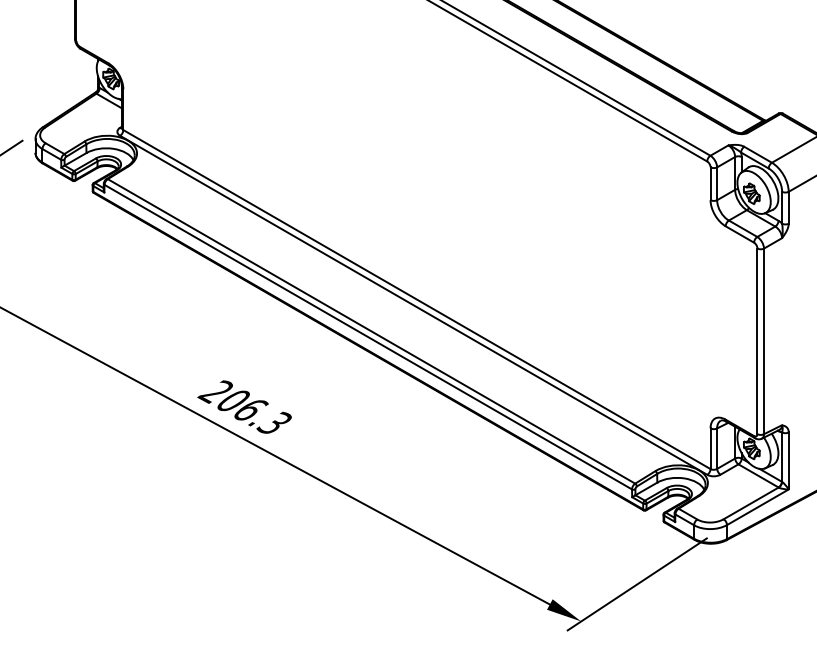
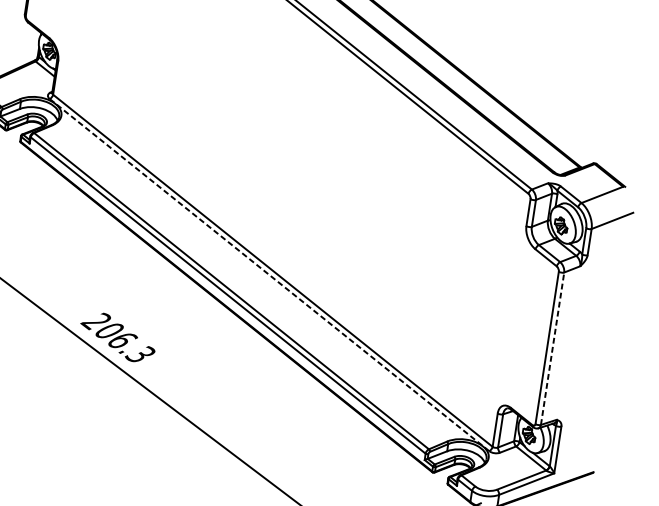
line: (414, 305) -> (270, 275), solid -> dashed
line: (764, 341) -> (552, 348), solid -> dashed

